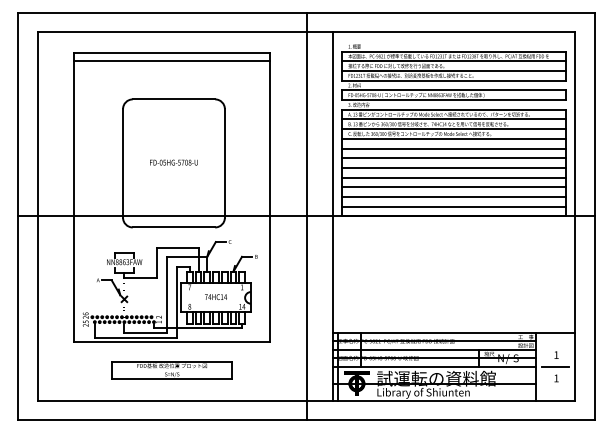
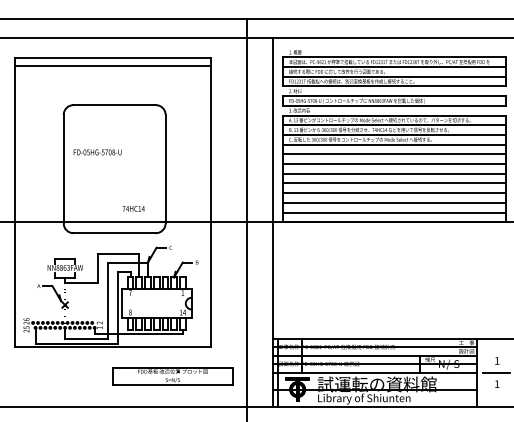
text: (173, 162) -> (97, 152), moved
text: (215, 296) -> (133, 208), moved
part: (171, 370) -> (172, 376), moved

